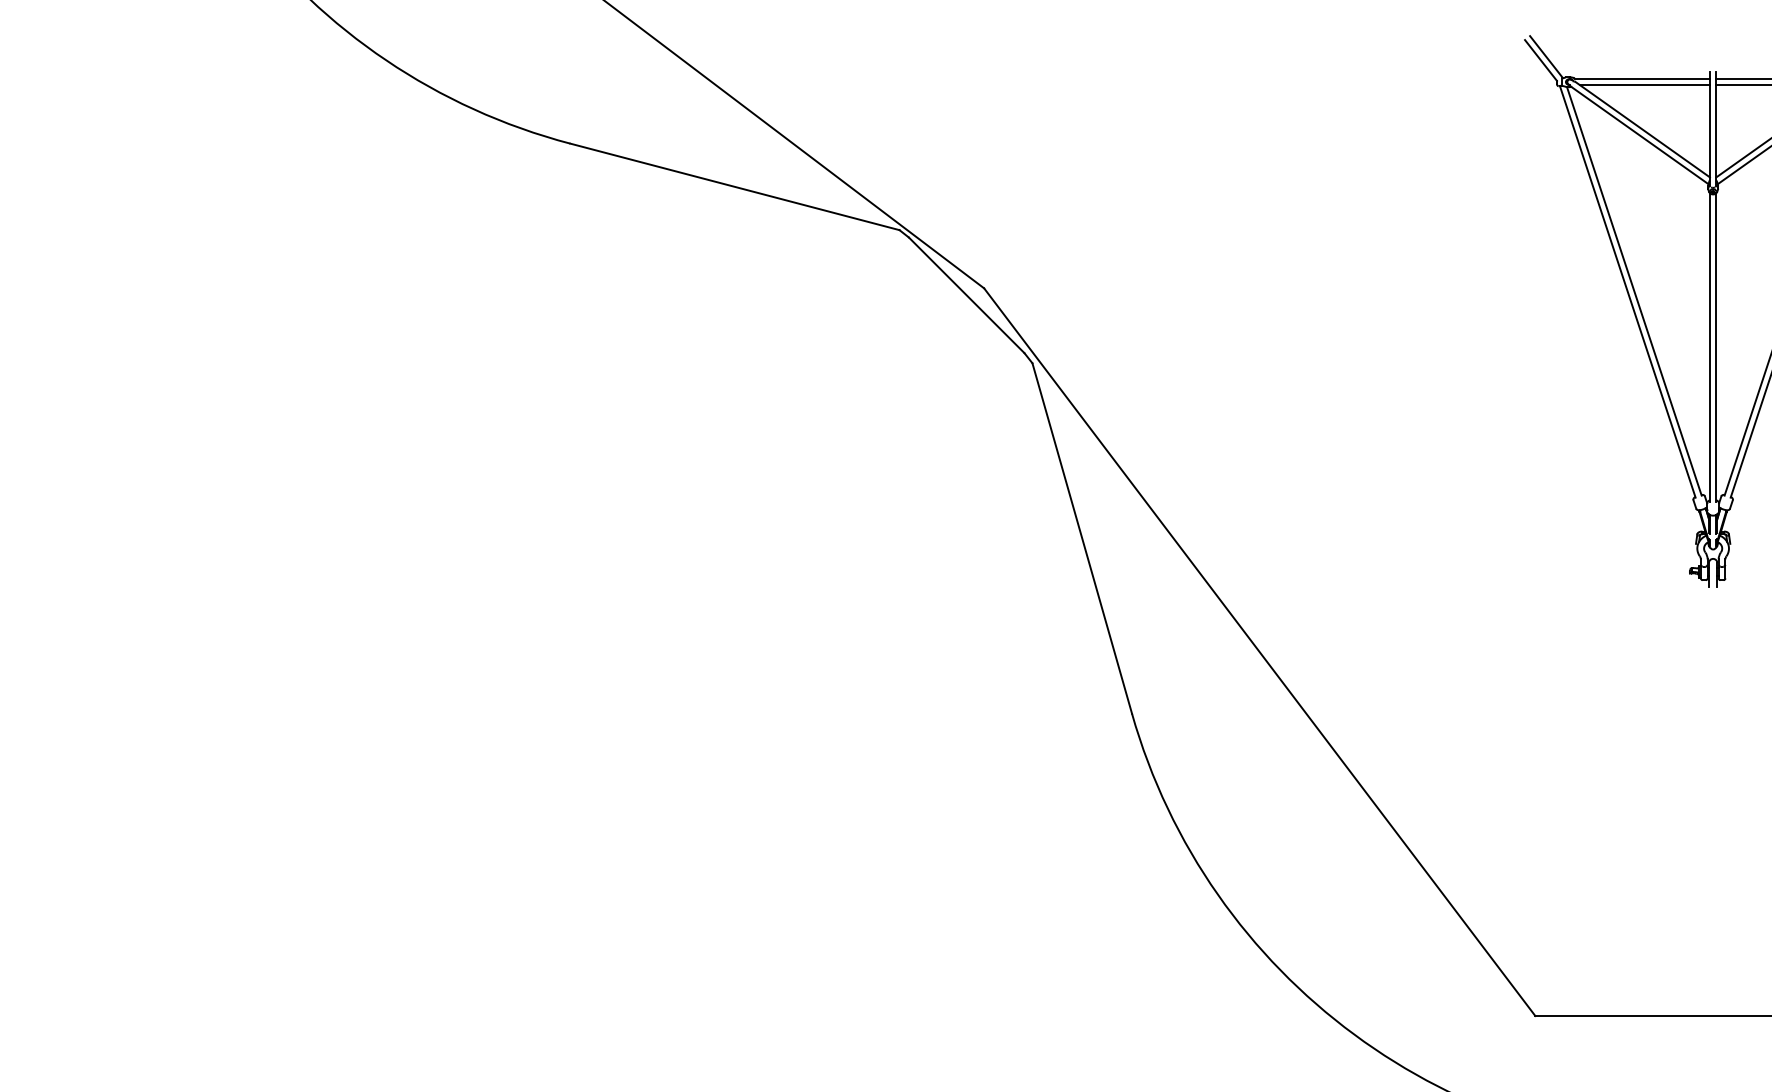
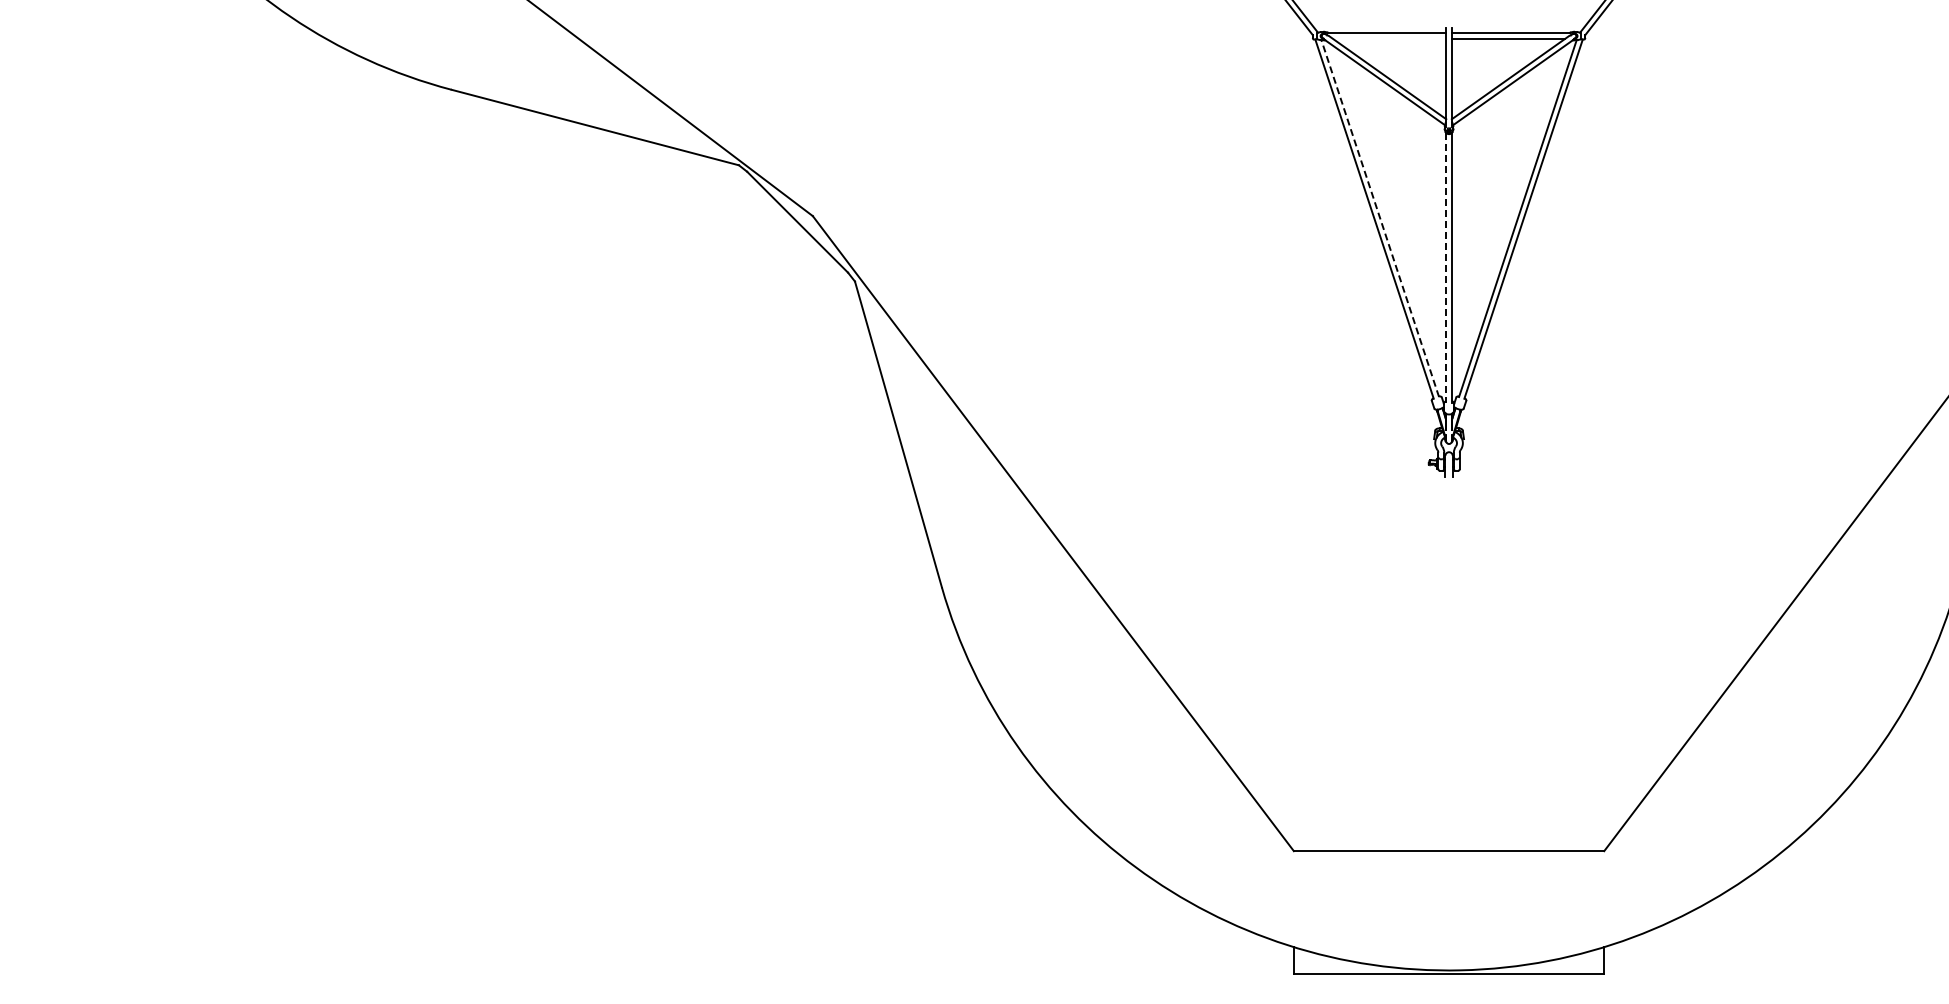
line: (1644, 84) -> (1389, 38), removed
line: (1634, 291) -> (1380, 218), solid -> dashed
line: (1710, 348) -> (1446, 268), solid -> dashed

